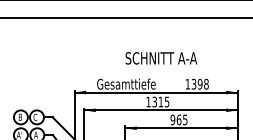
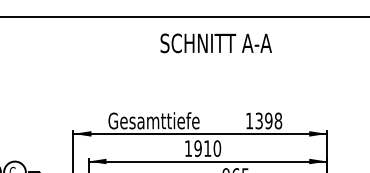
text: (161, 58) -> (216, 43), moved
text: (160, 101) -> (207, 147), 1315 -> 1910

